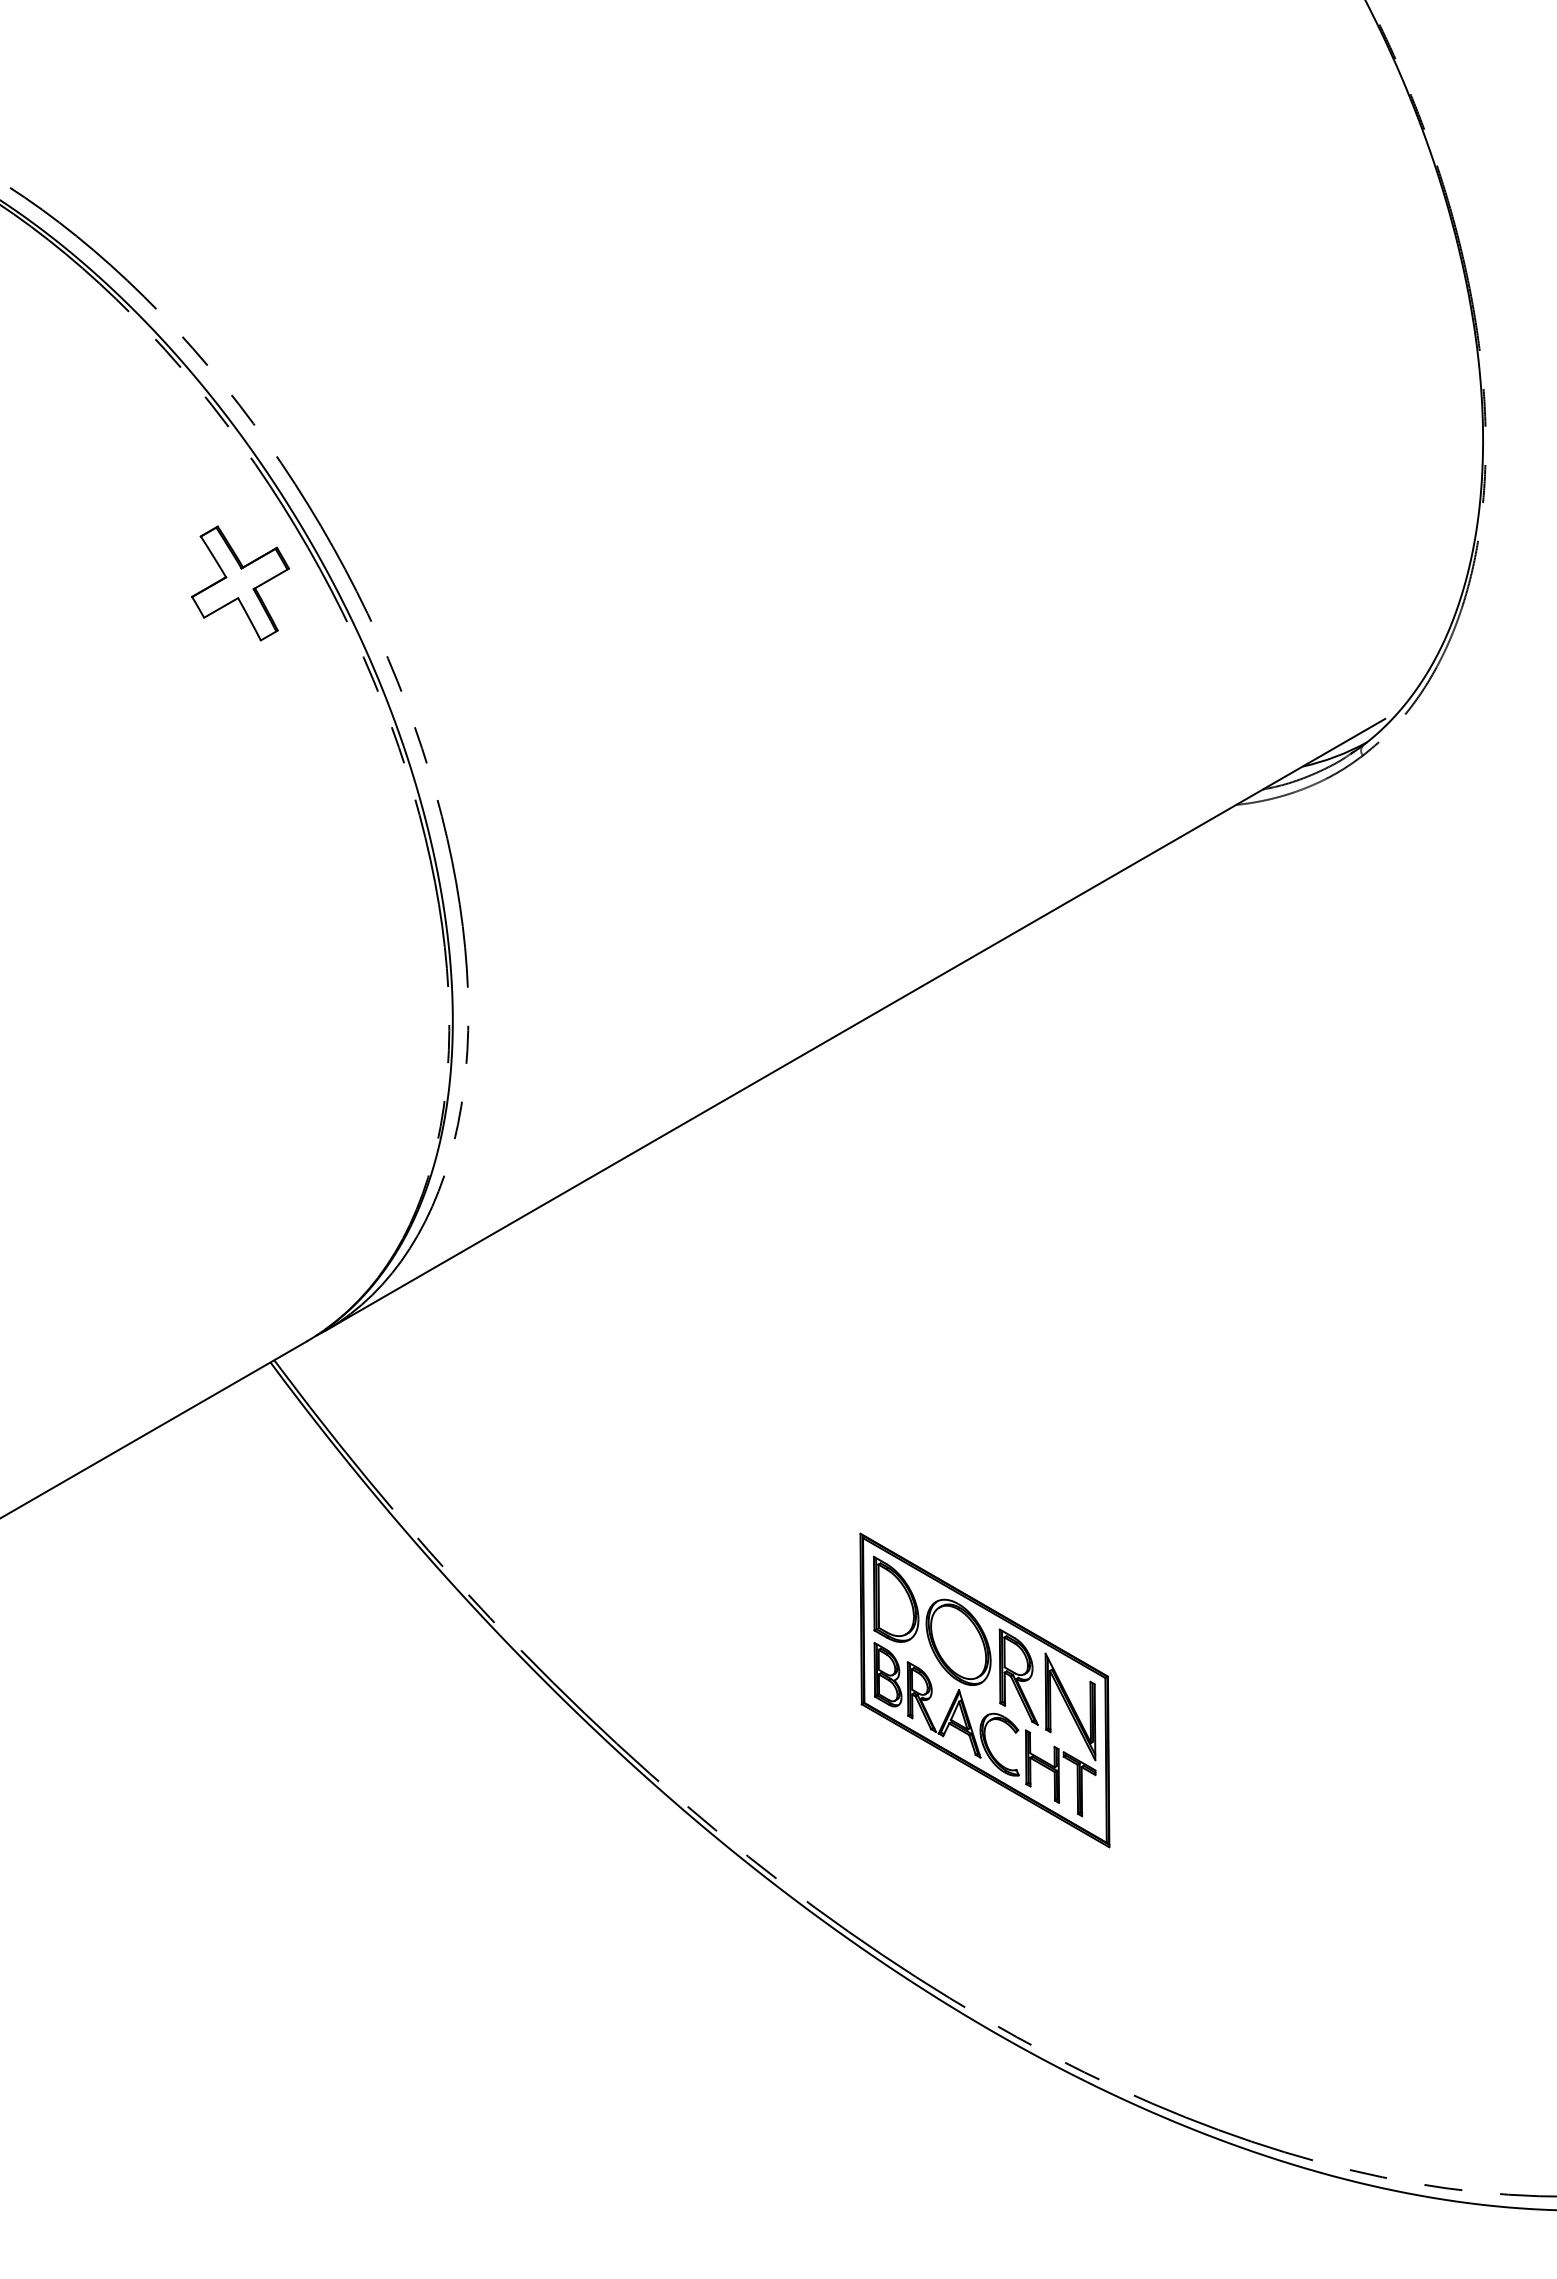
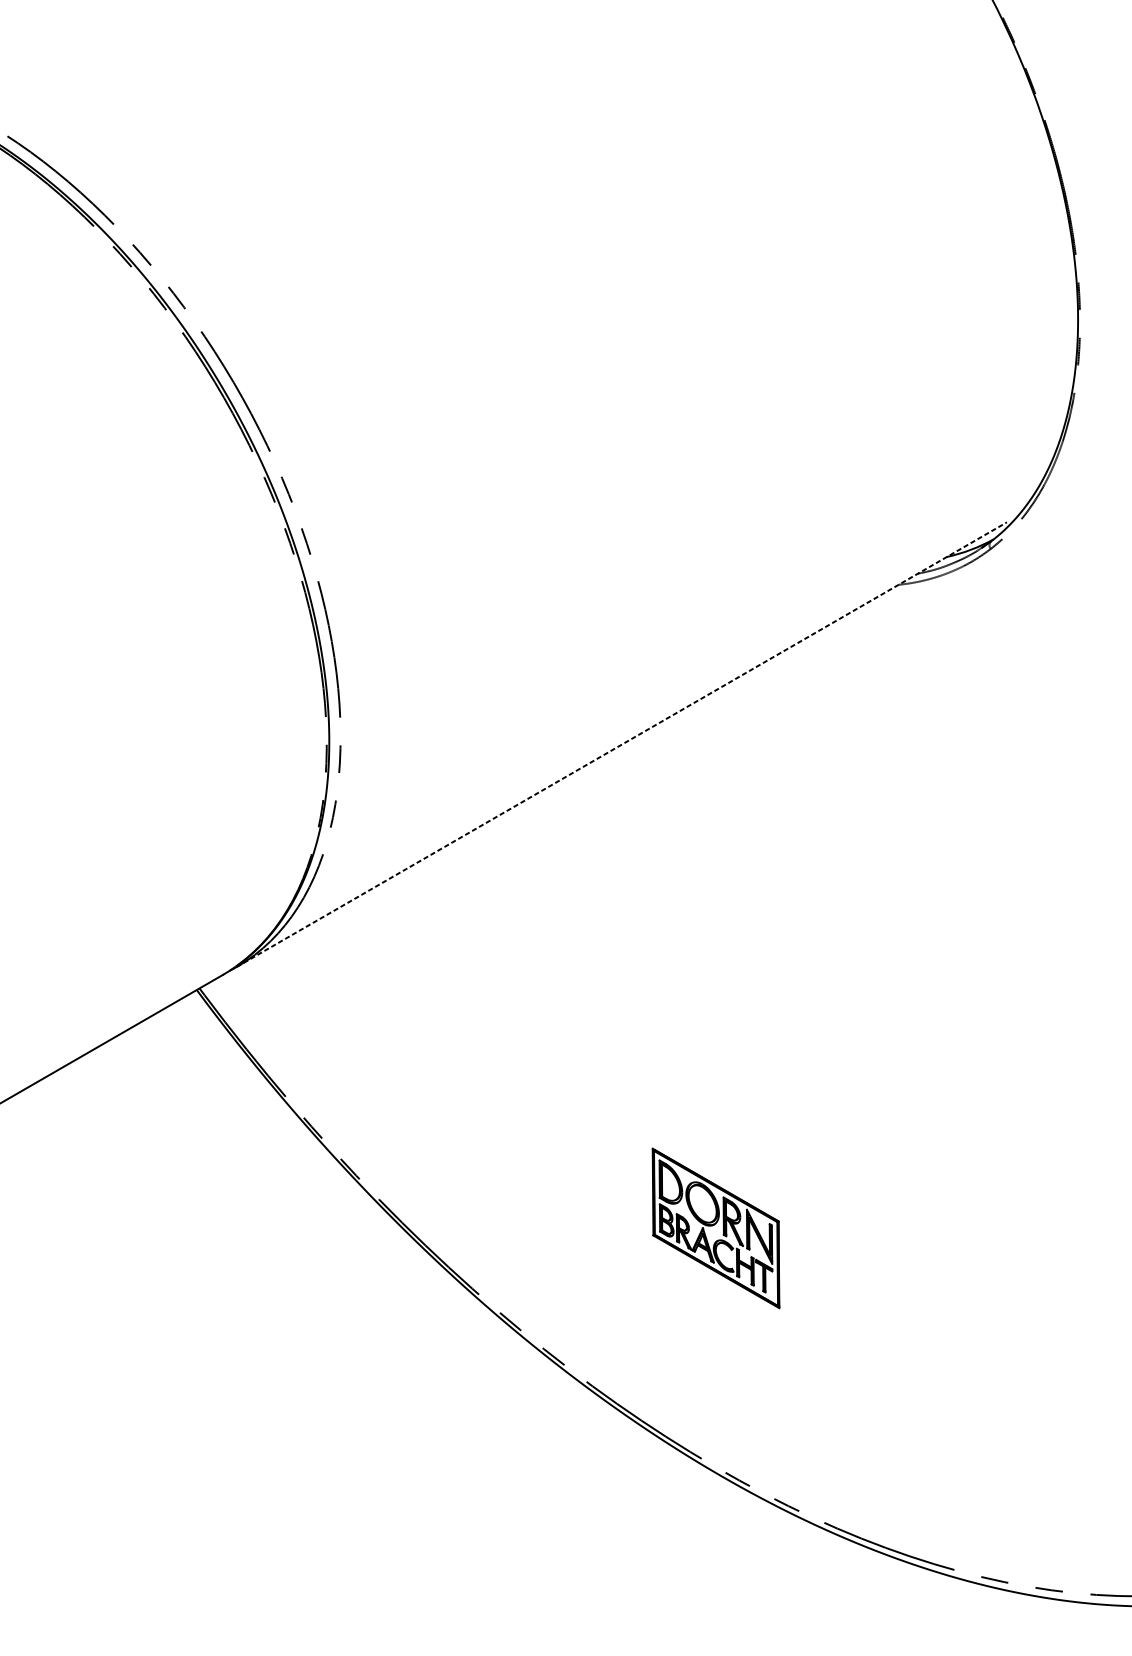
part: (240, 583) -> (174, 423), removed
line: (855, 1024) -> (621, 744), solid -> dashed
part: (984, 1690) -> (715, 1228), size x0.7

